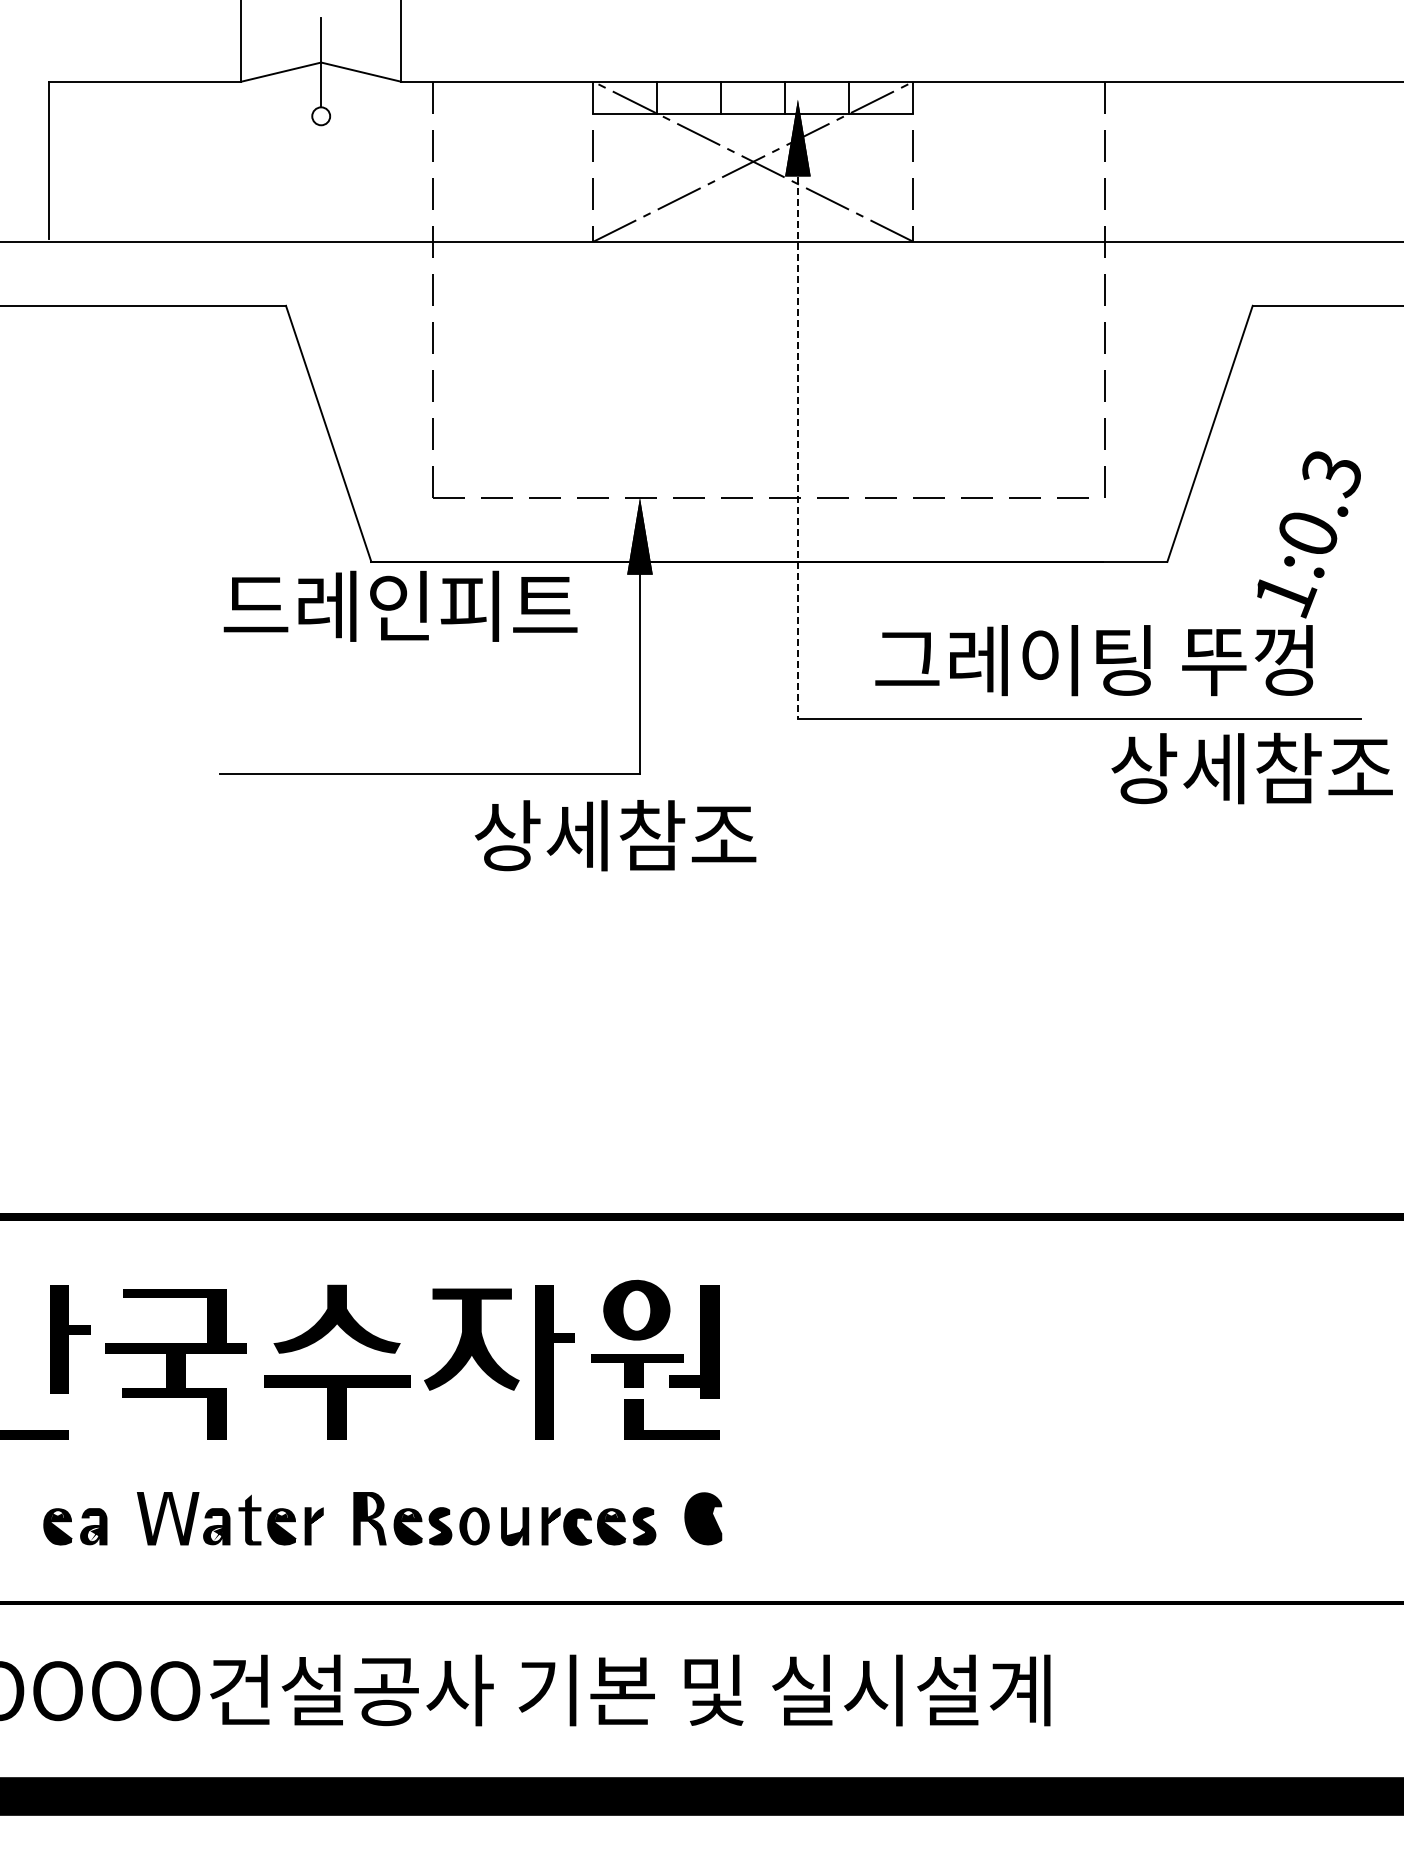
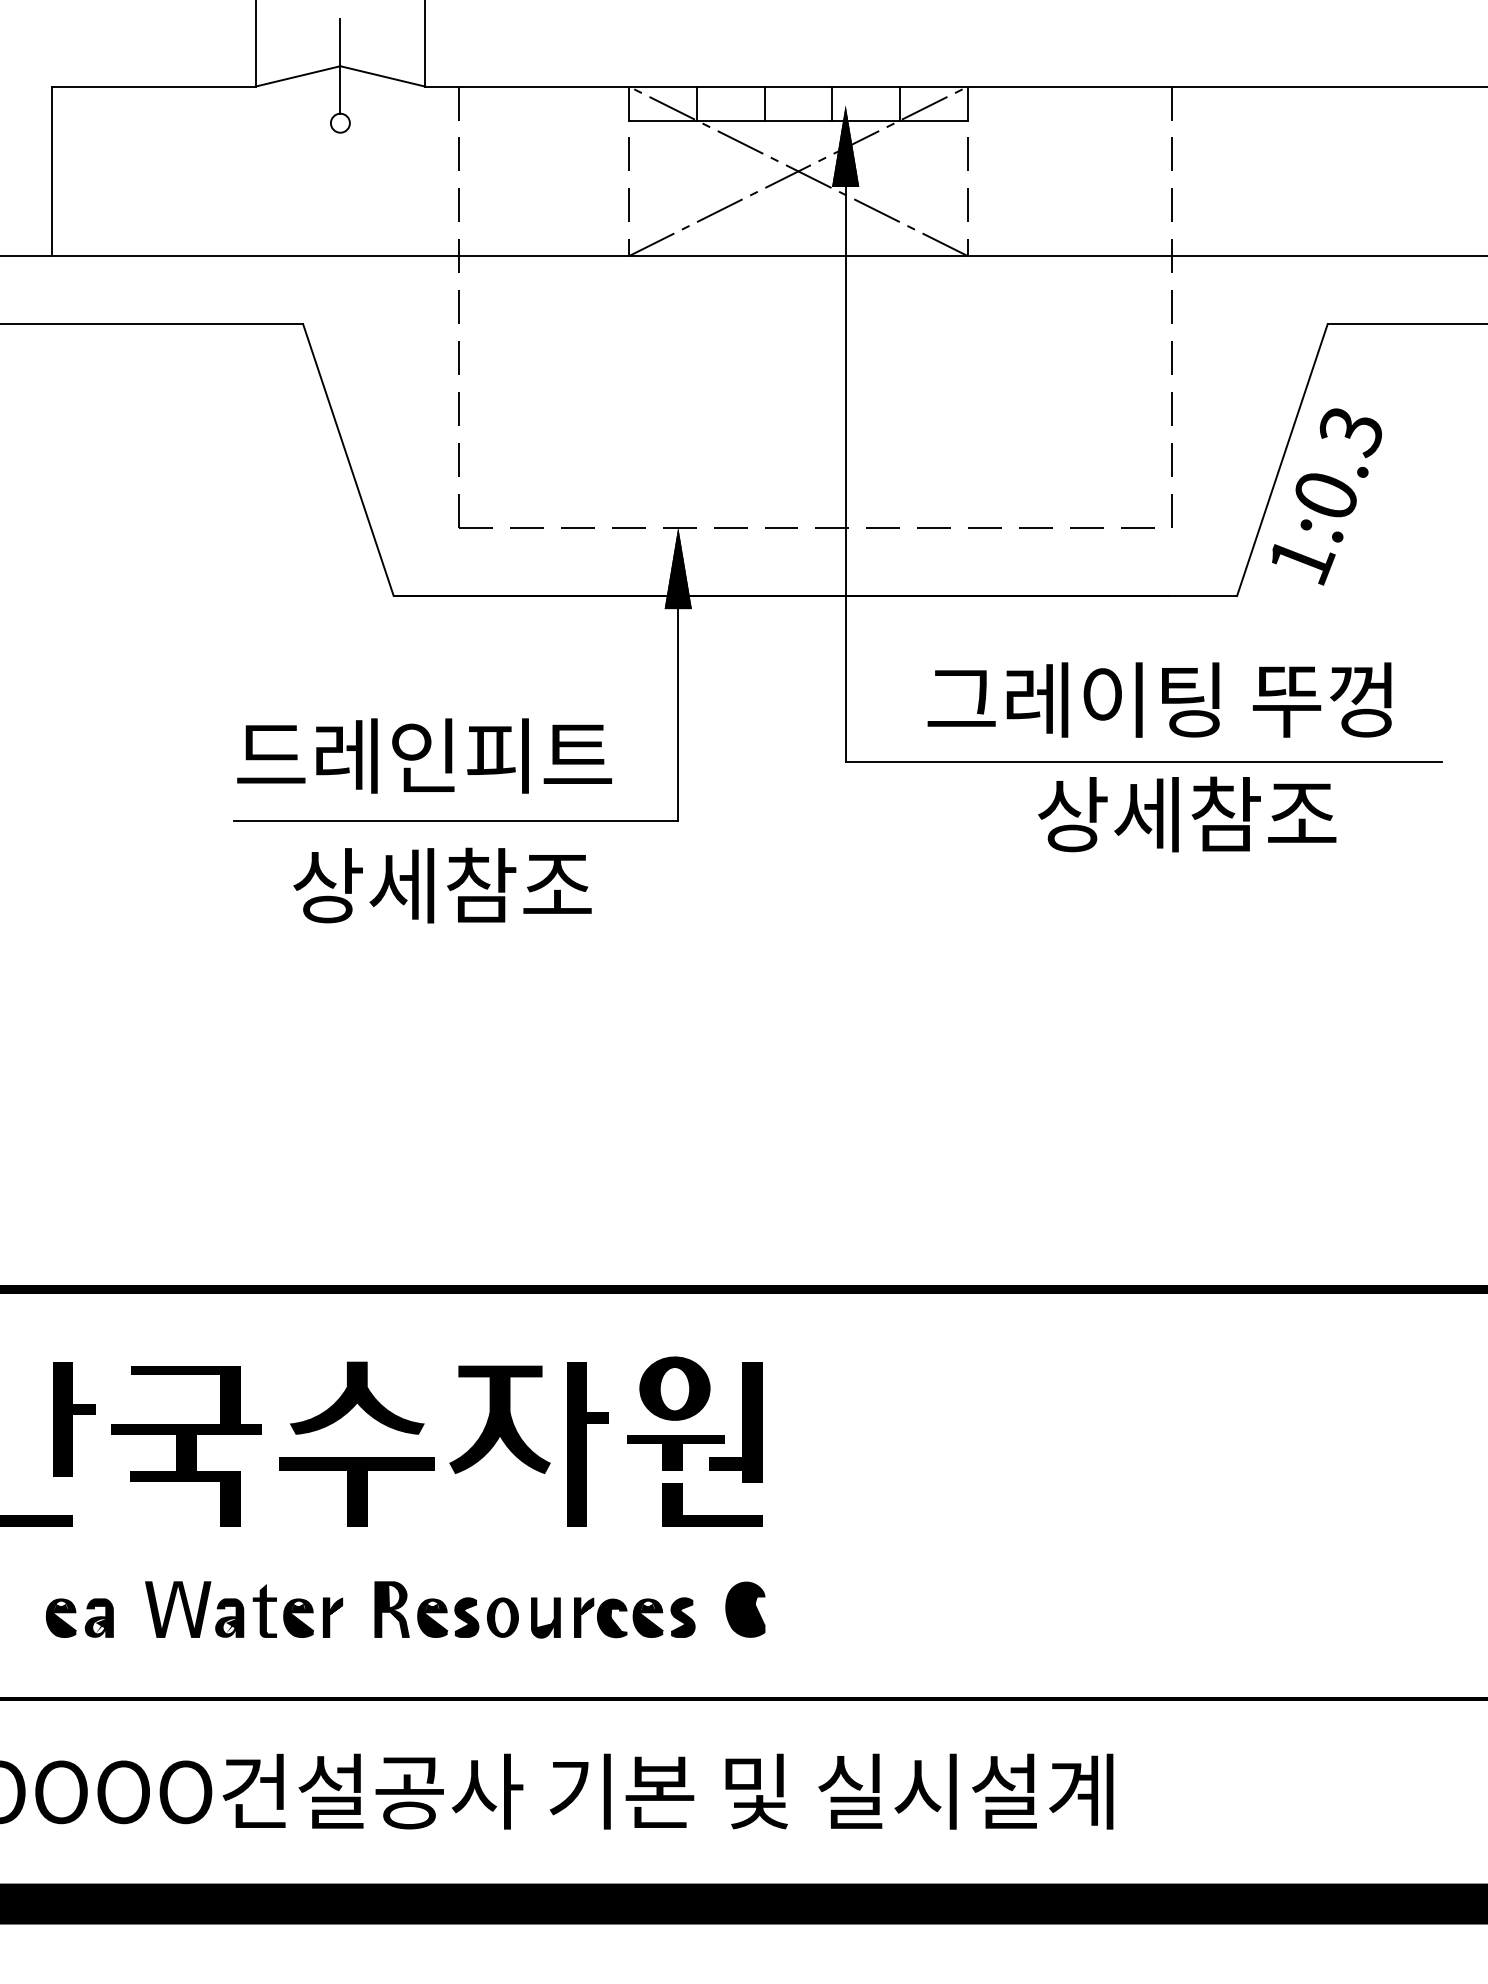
line: (797, 432) -> (845, 458), dashed -> solid
text: (1308, 534) -> (1326, 496), moved
text: (400, 605) -> (424, 755), moved
text: (1251, 768) -> (1186, 814), moved
text: (615, 835) -> (442, 885), moved

